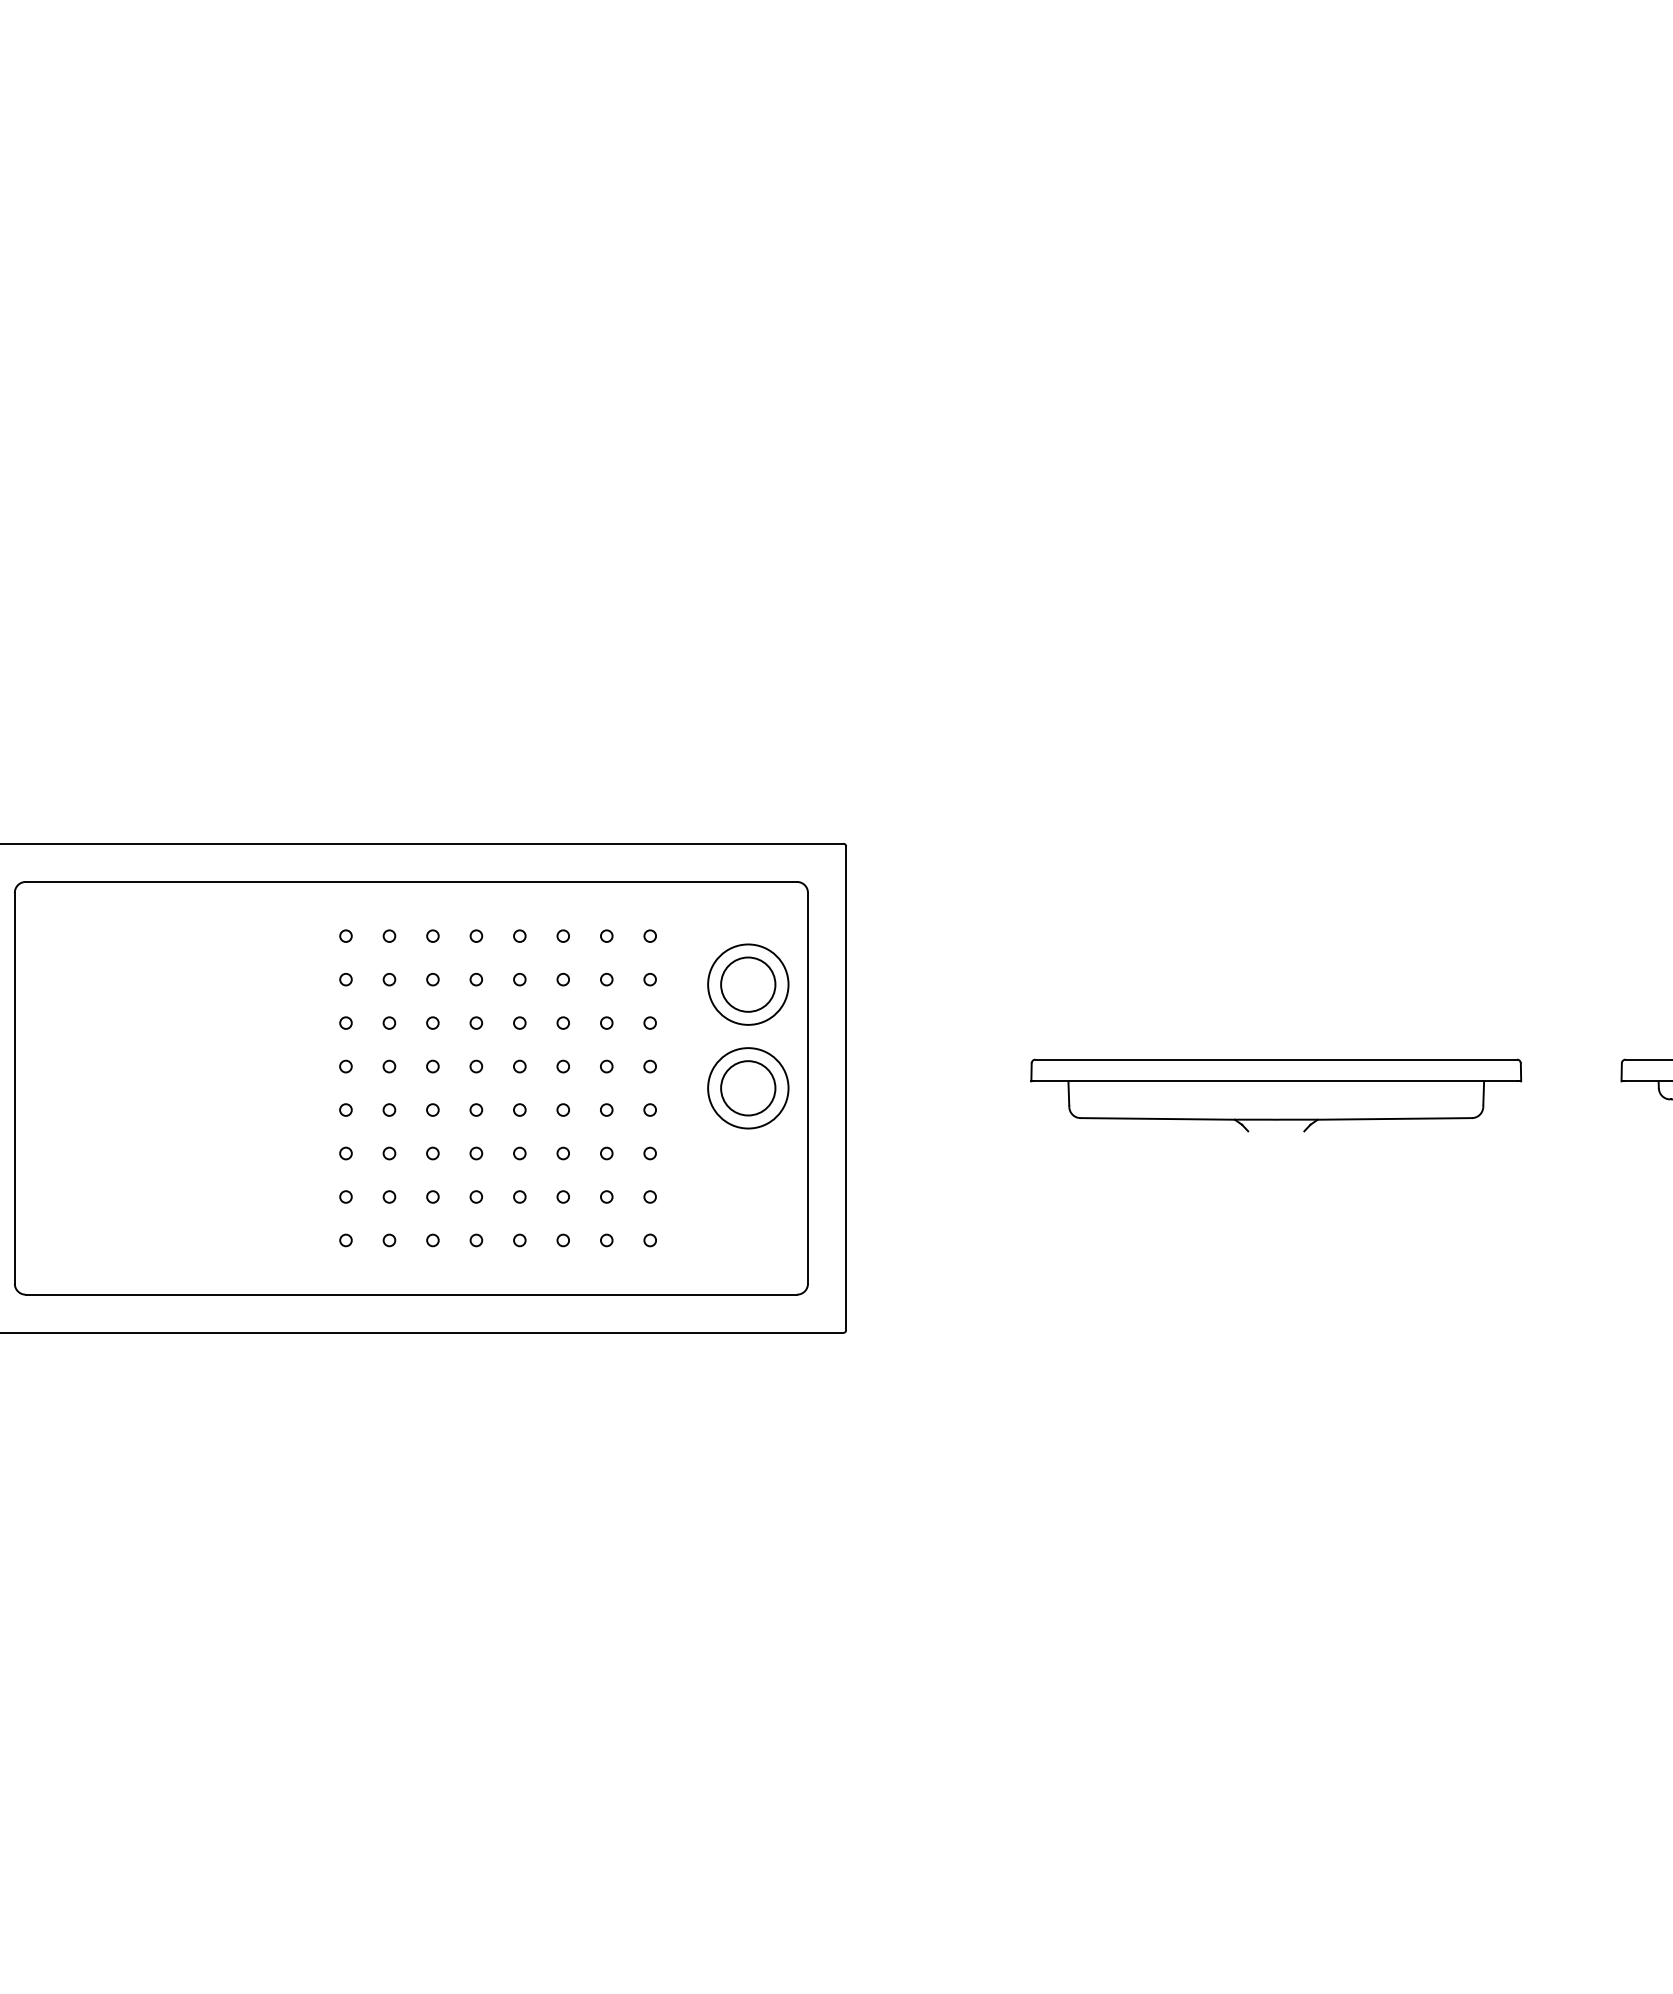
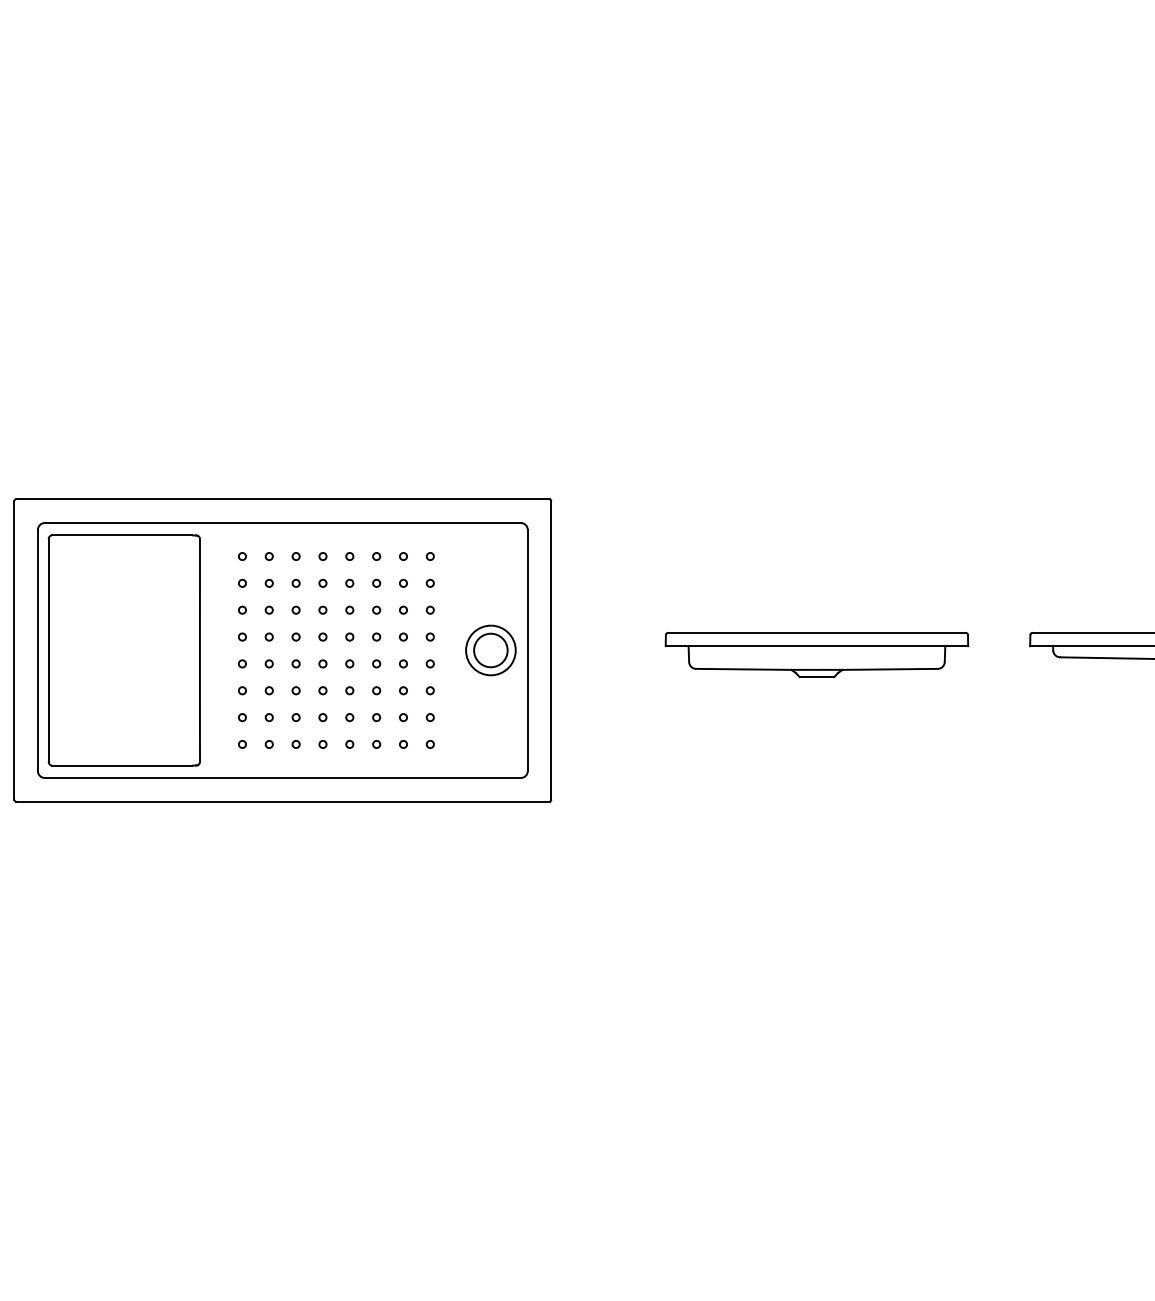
part: (747, 984) -> (490, 586), removed
part: (153, 1088) -> (123, 650), added
line: (1275, 1132) -> (816, 677), added

